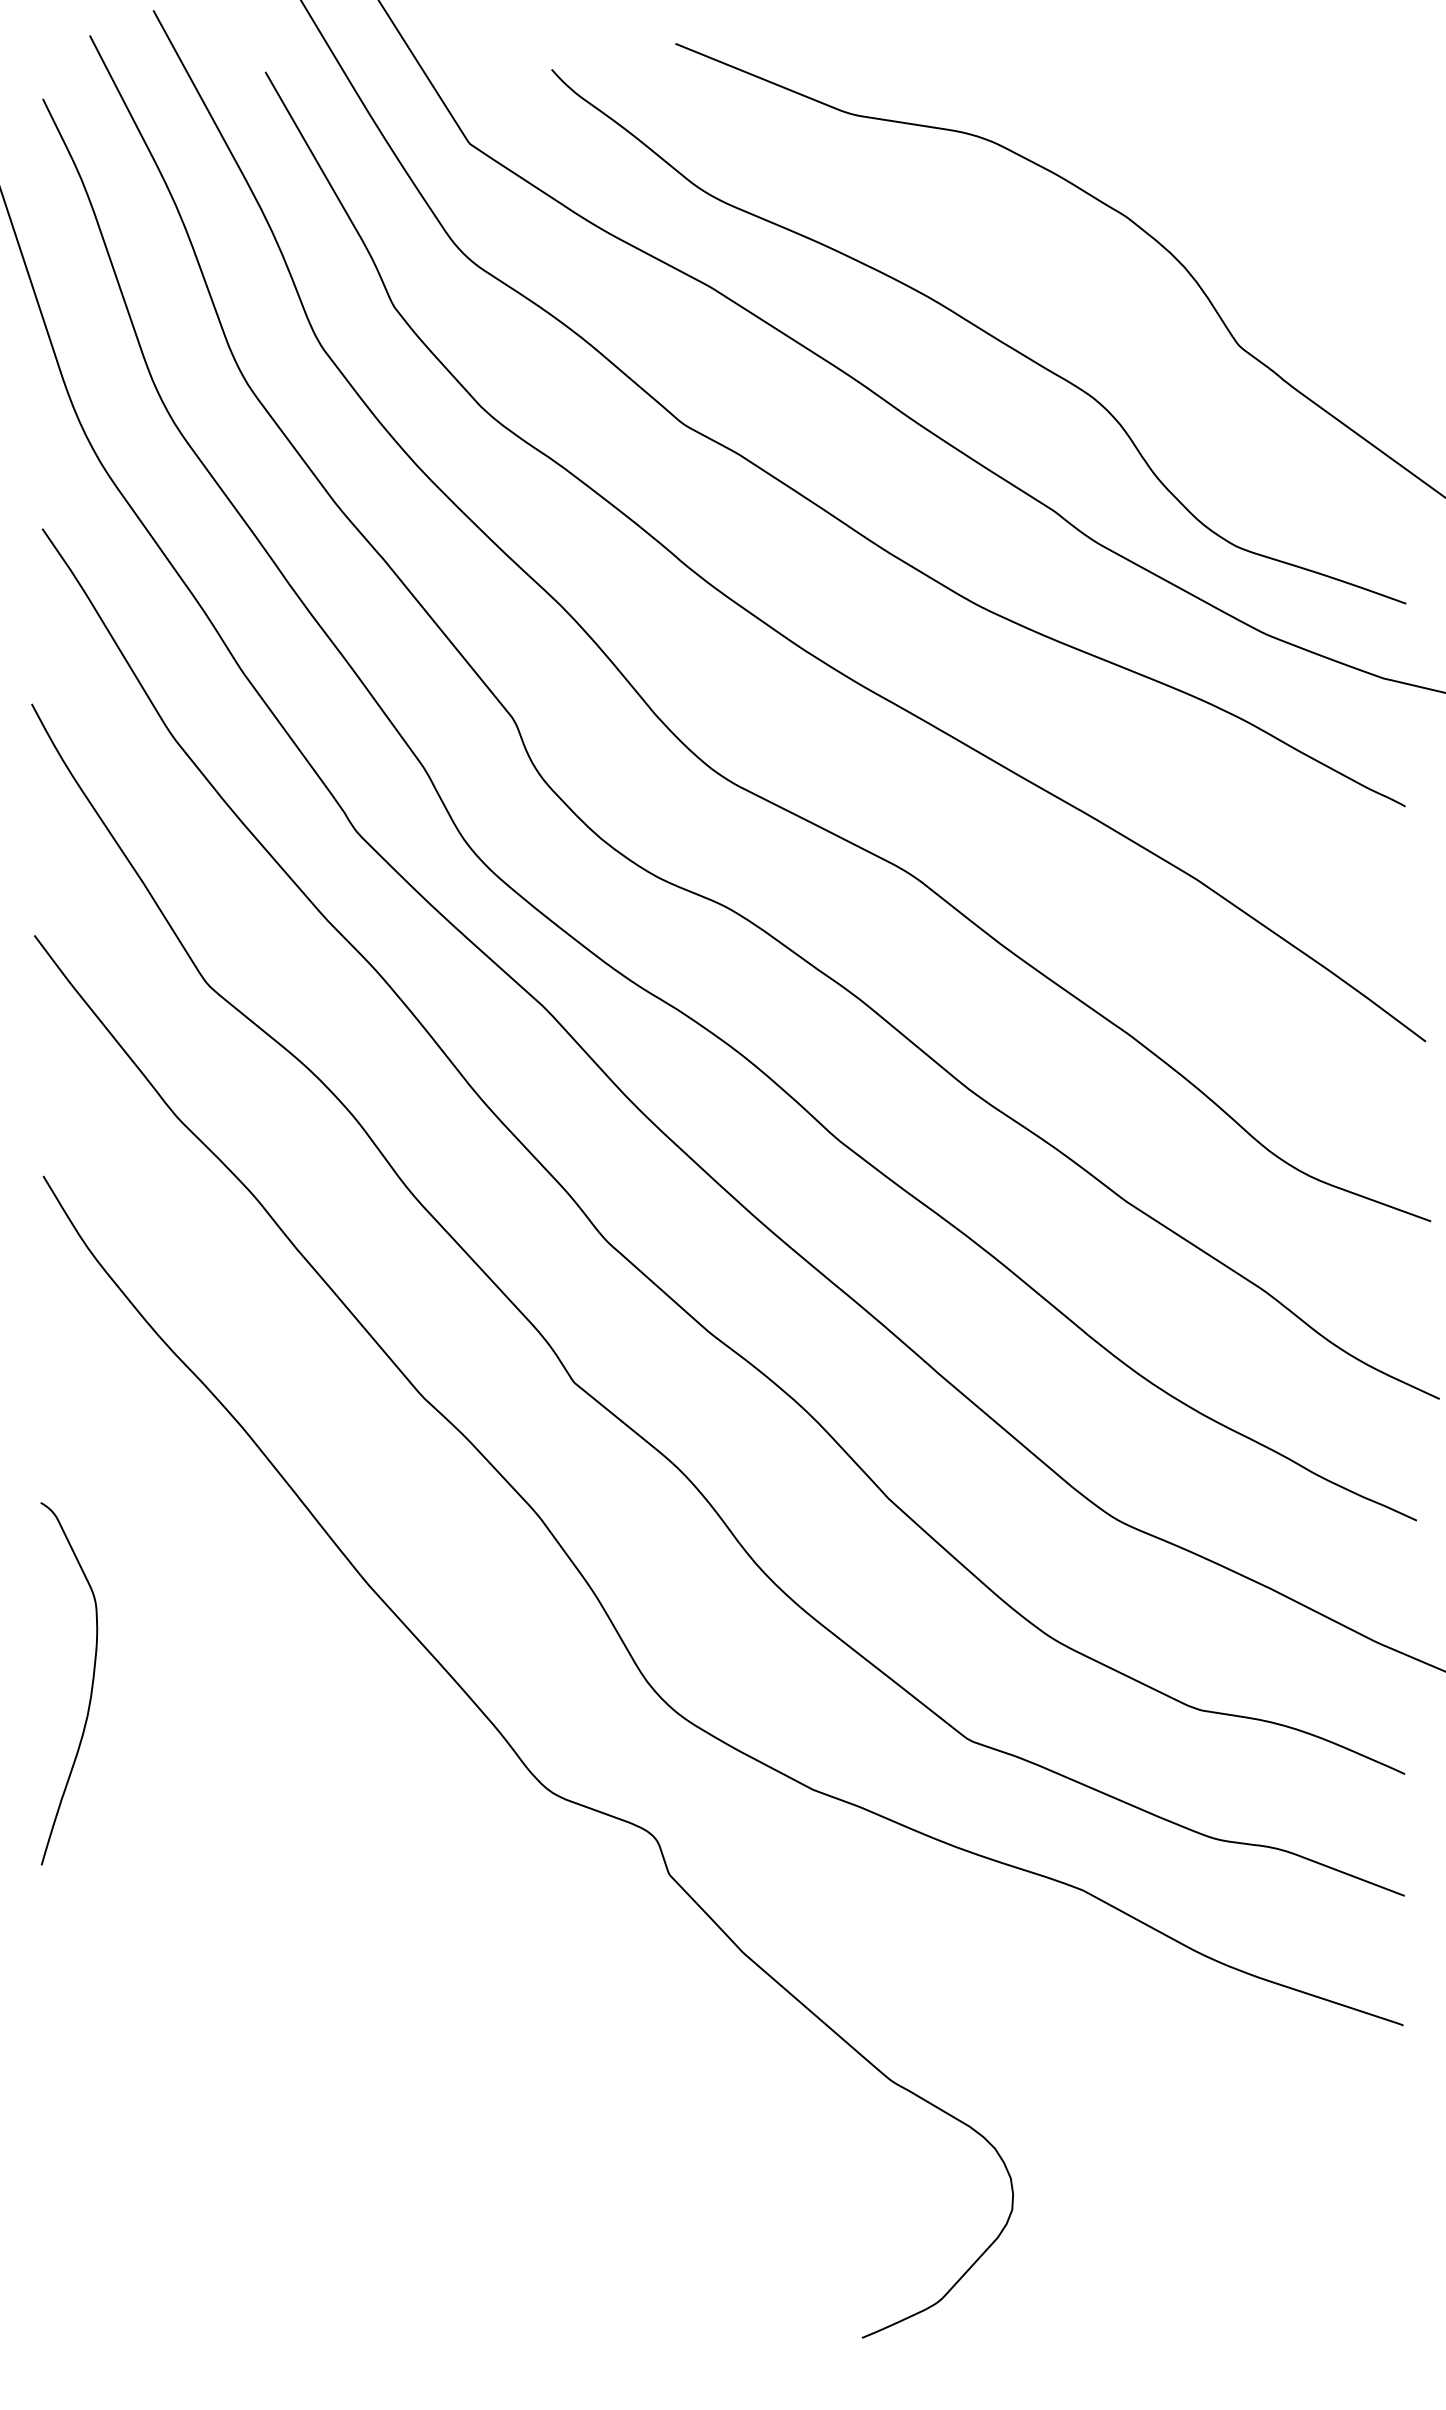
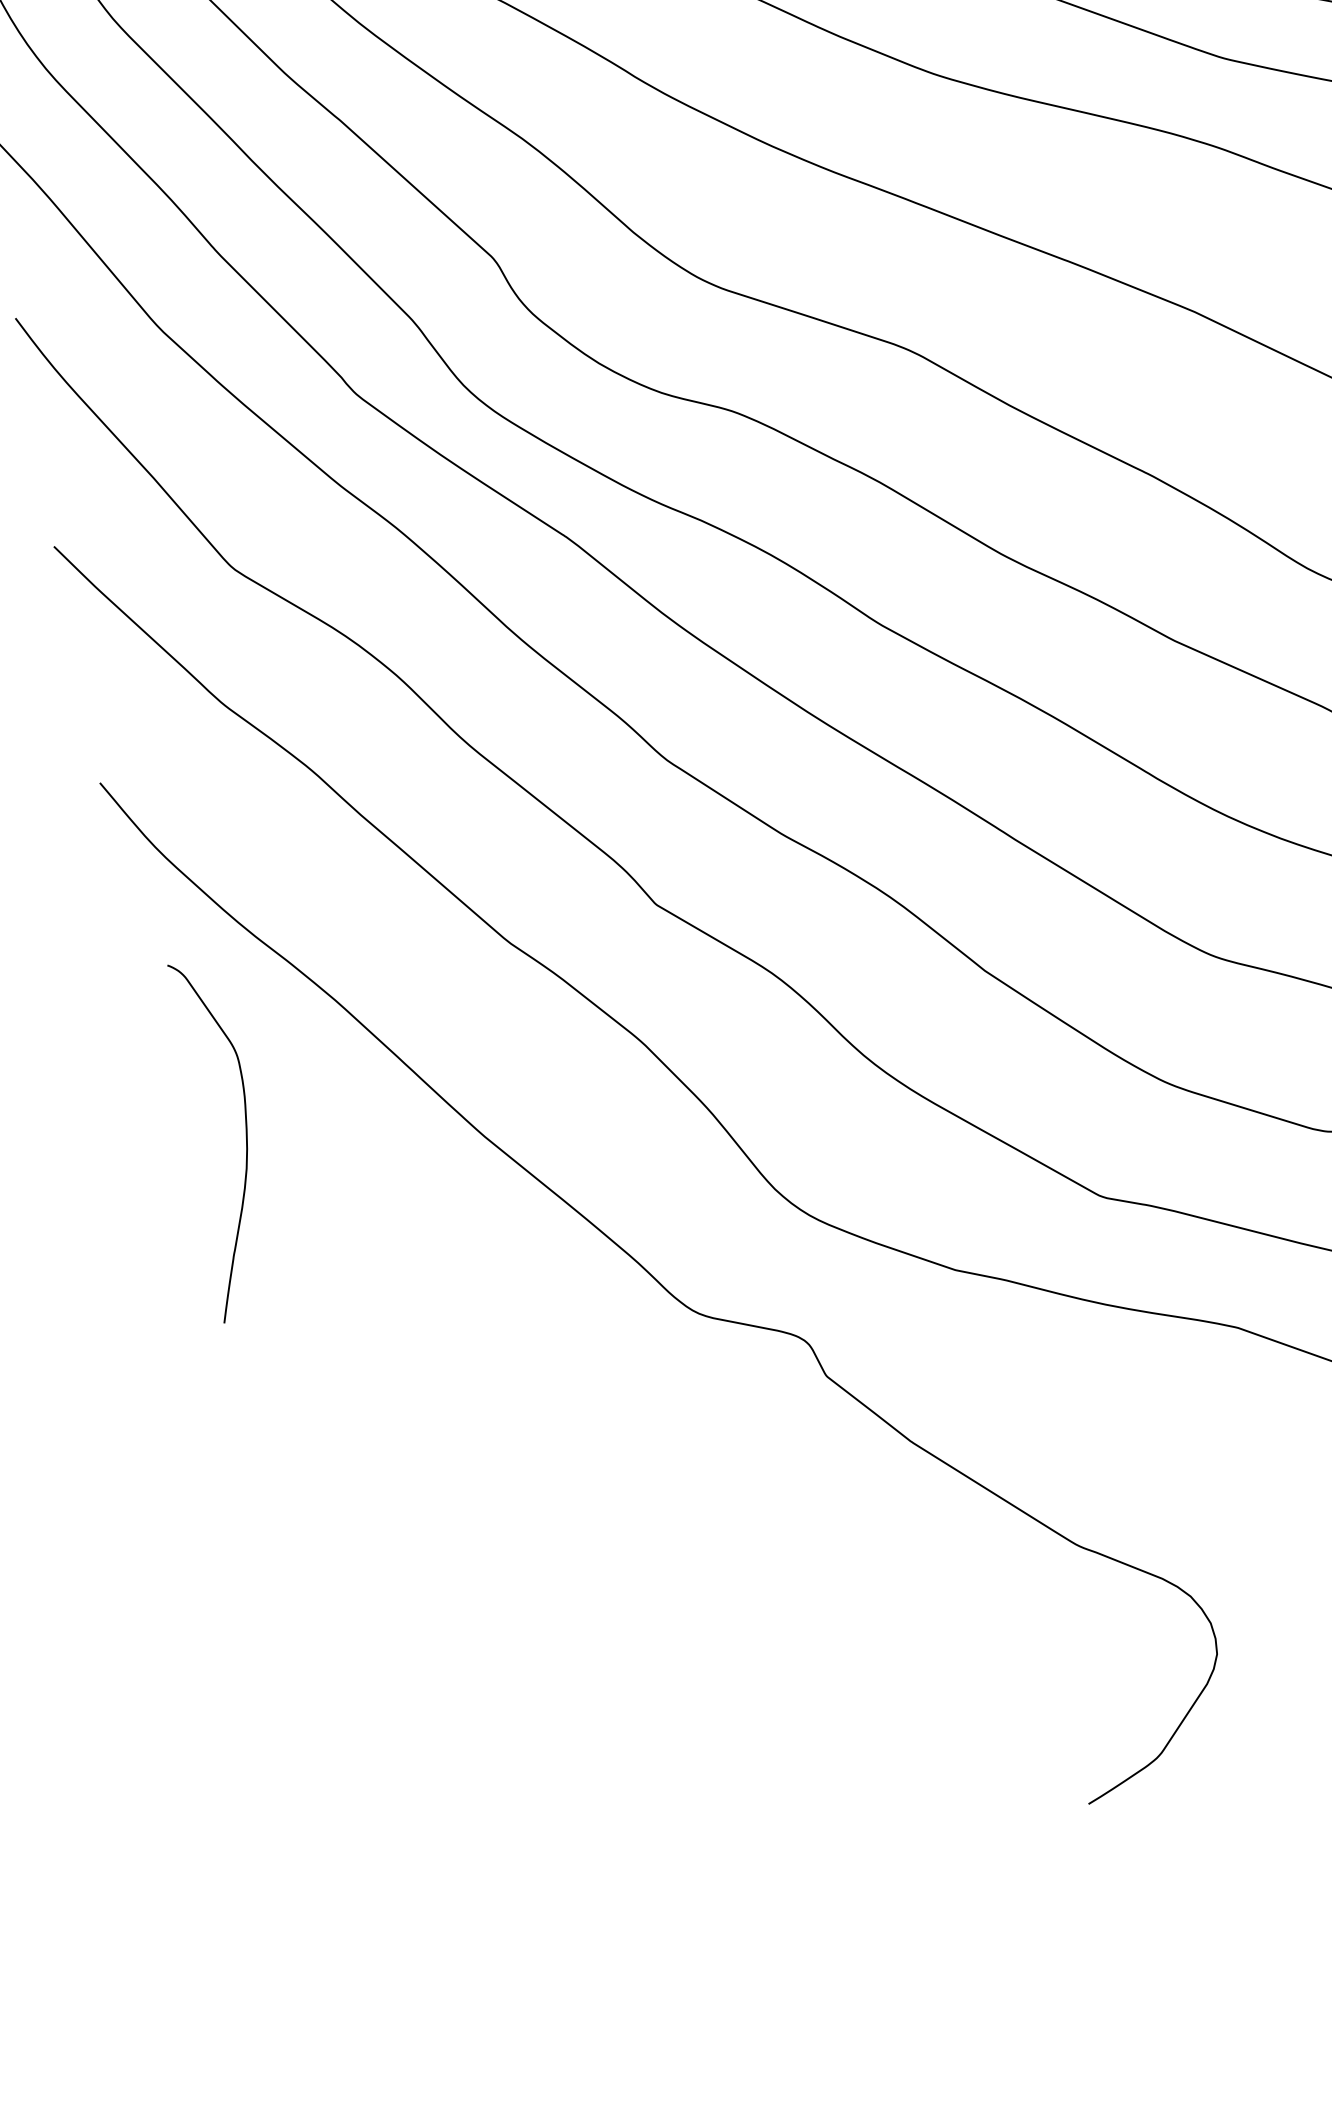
curve: (91, 1683) -> (245, 1136), moved

